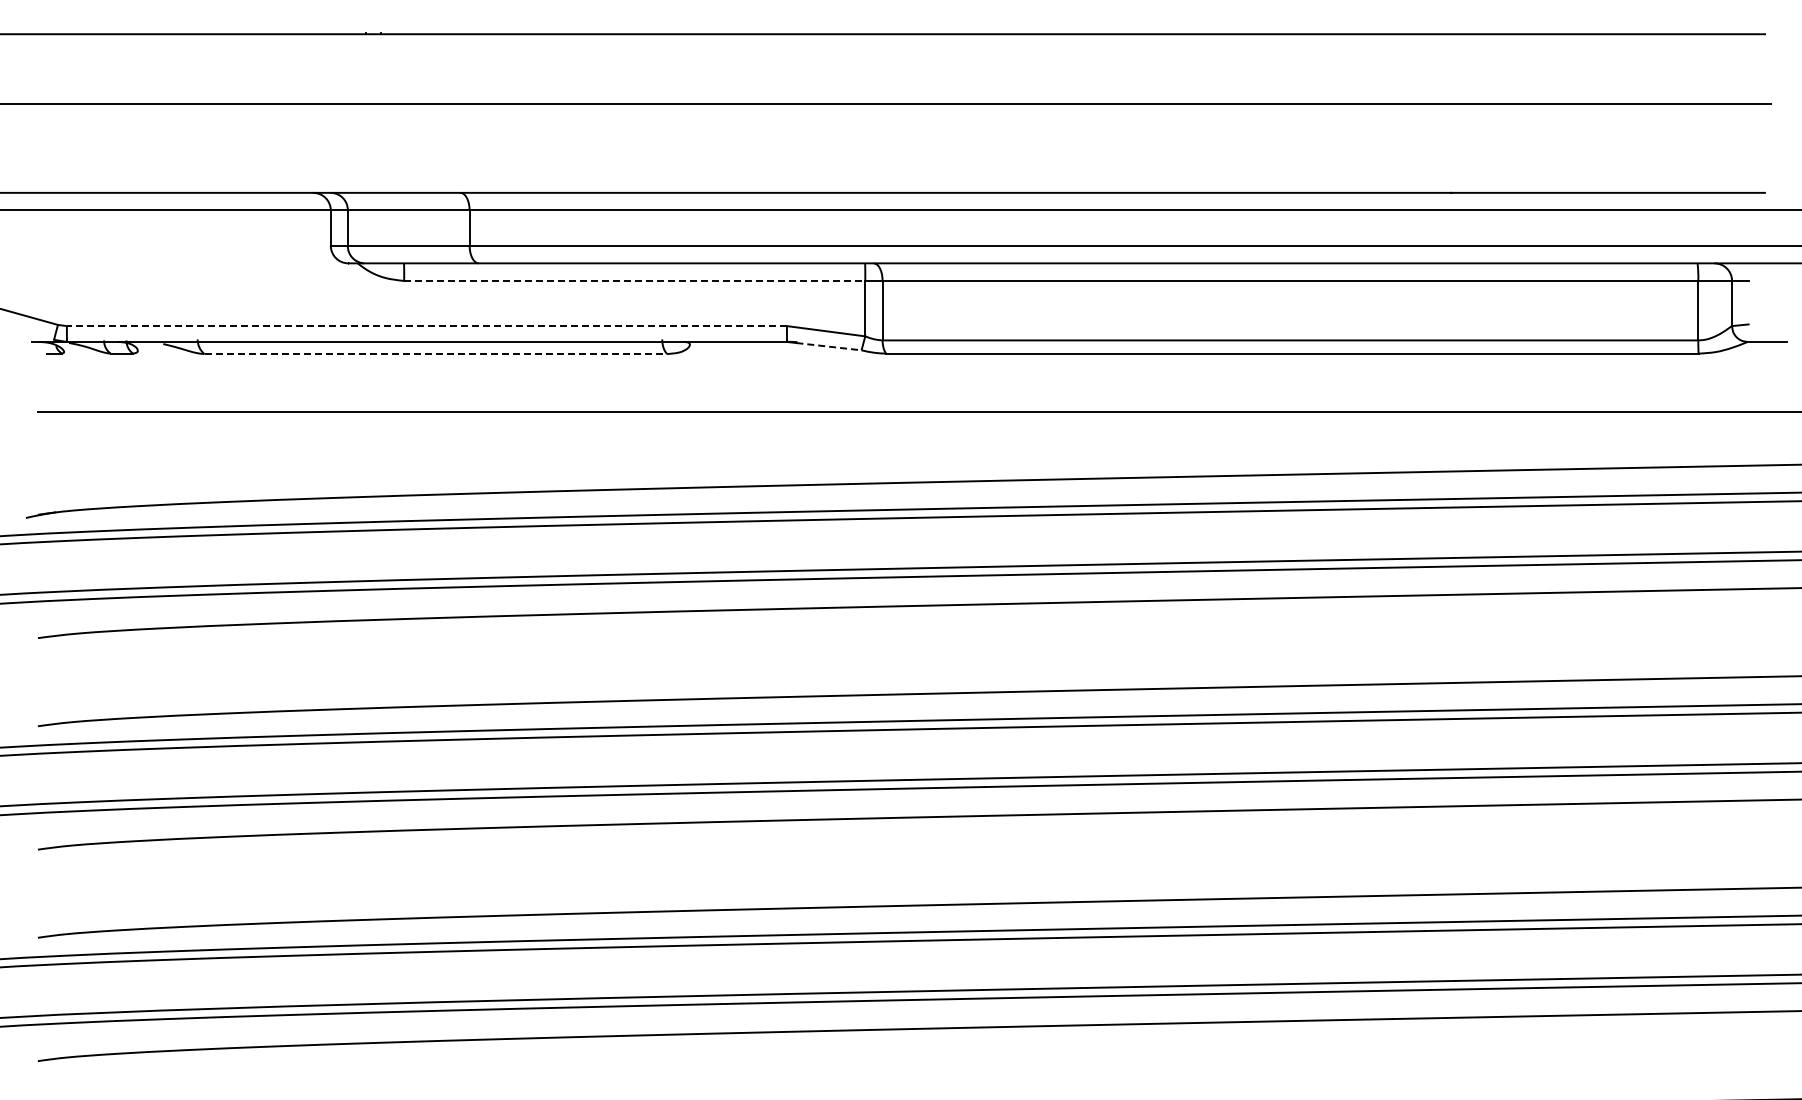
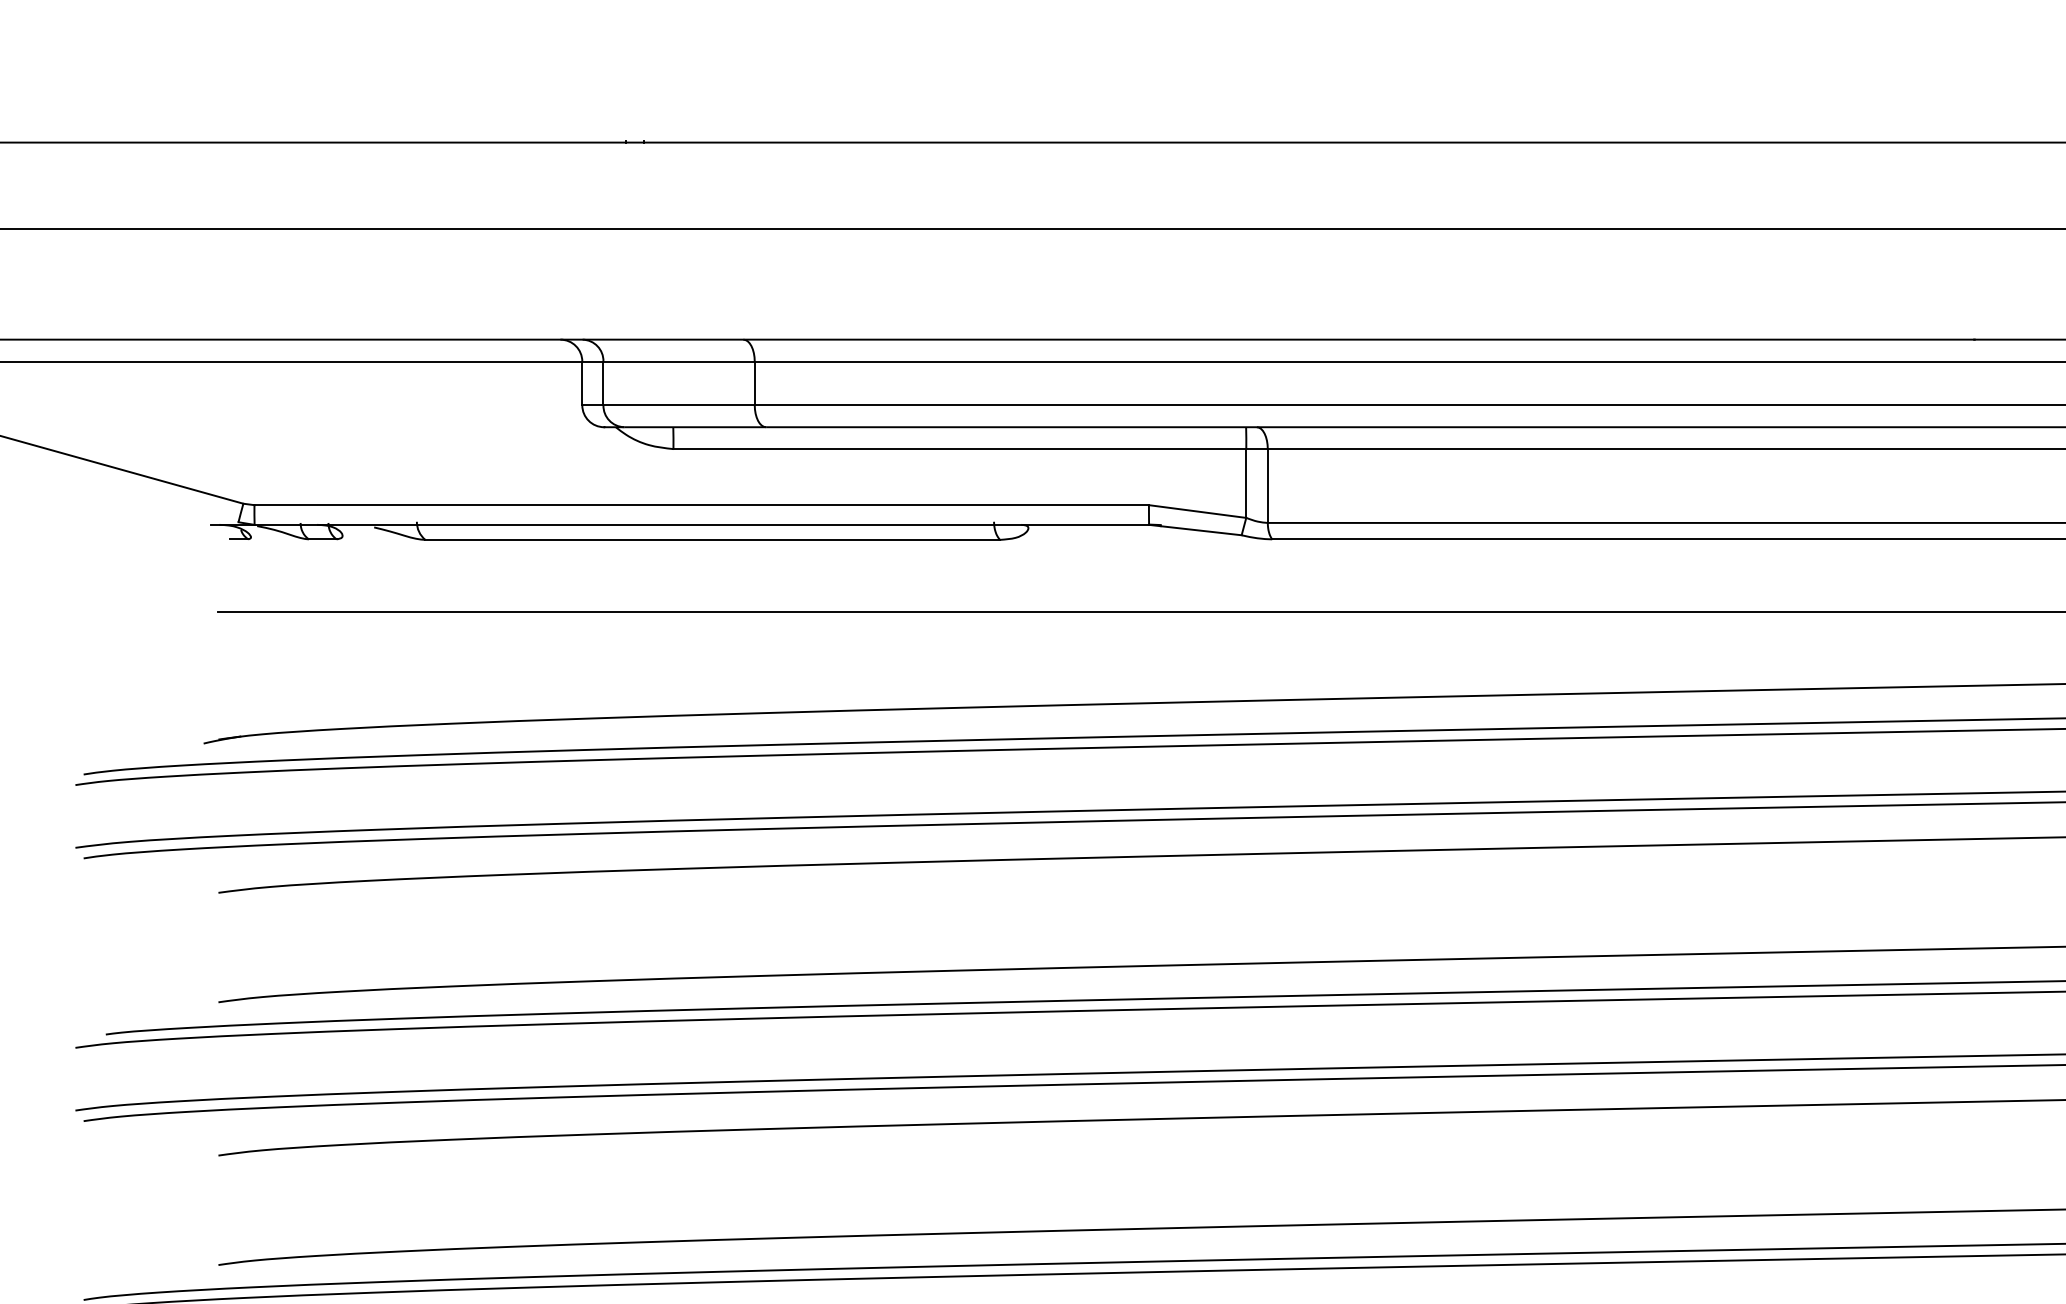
line: (634, 280) -> (959, 448), dashed -> solid
line: (426, 326) -> (701, 505), dashed -> solid
line: (828, 346) -> (1200, 530), dashed -> solid
line: (436, 354) -> (713, 540), dashed -> solid

